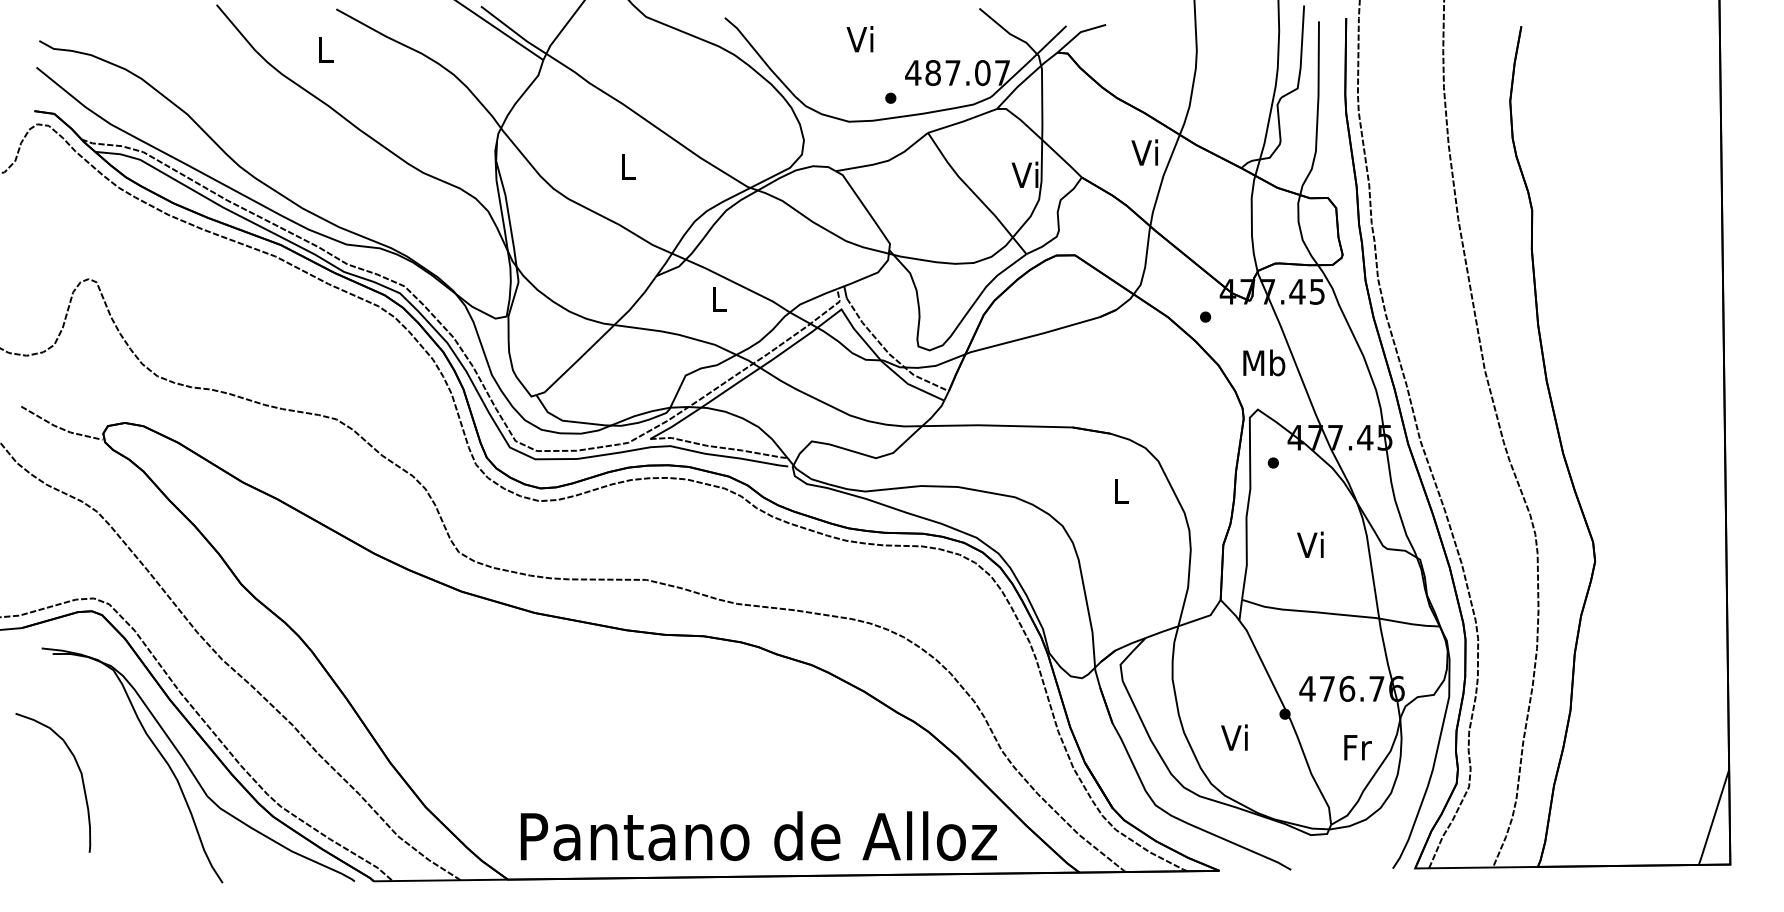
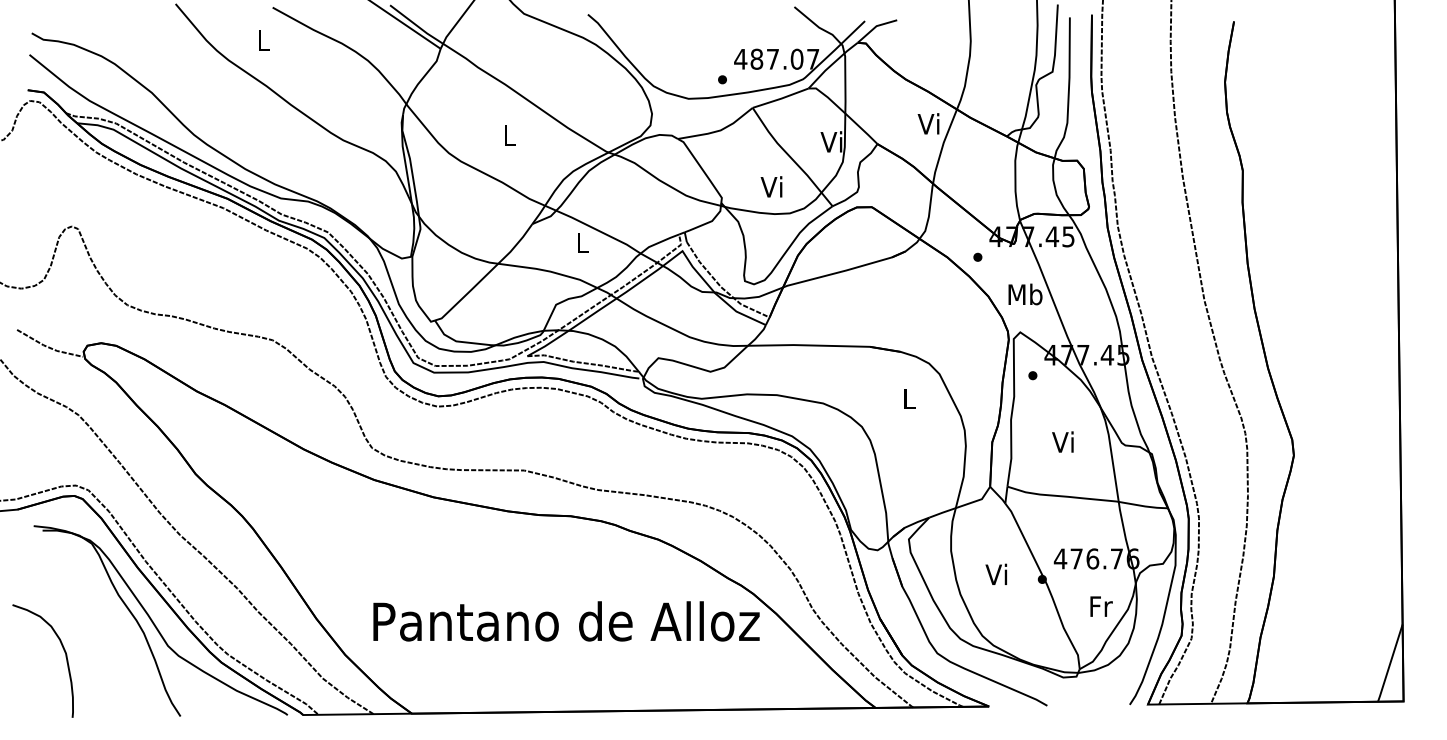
text: (859, 38) -> (771, 186), moved
text: (1233, 736) -> (995, 573), moved
curve: (80, 778) -> (65, 657), moved
text: (758, 836) -> (566, 621), moved

